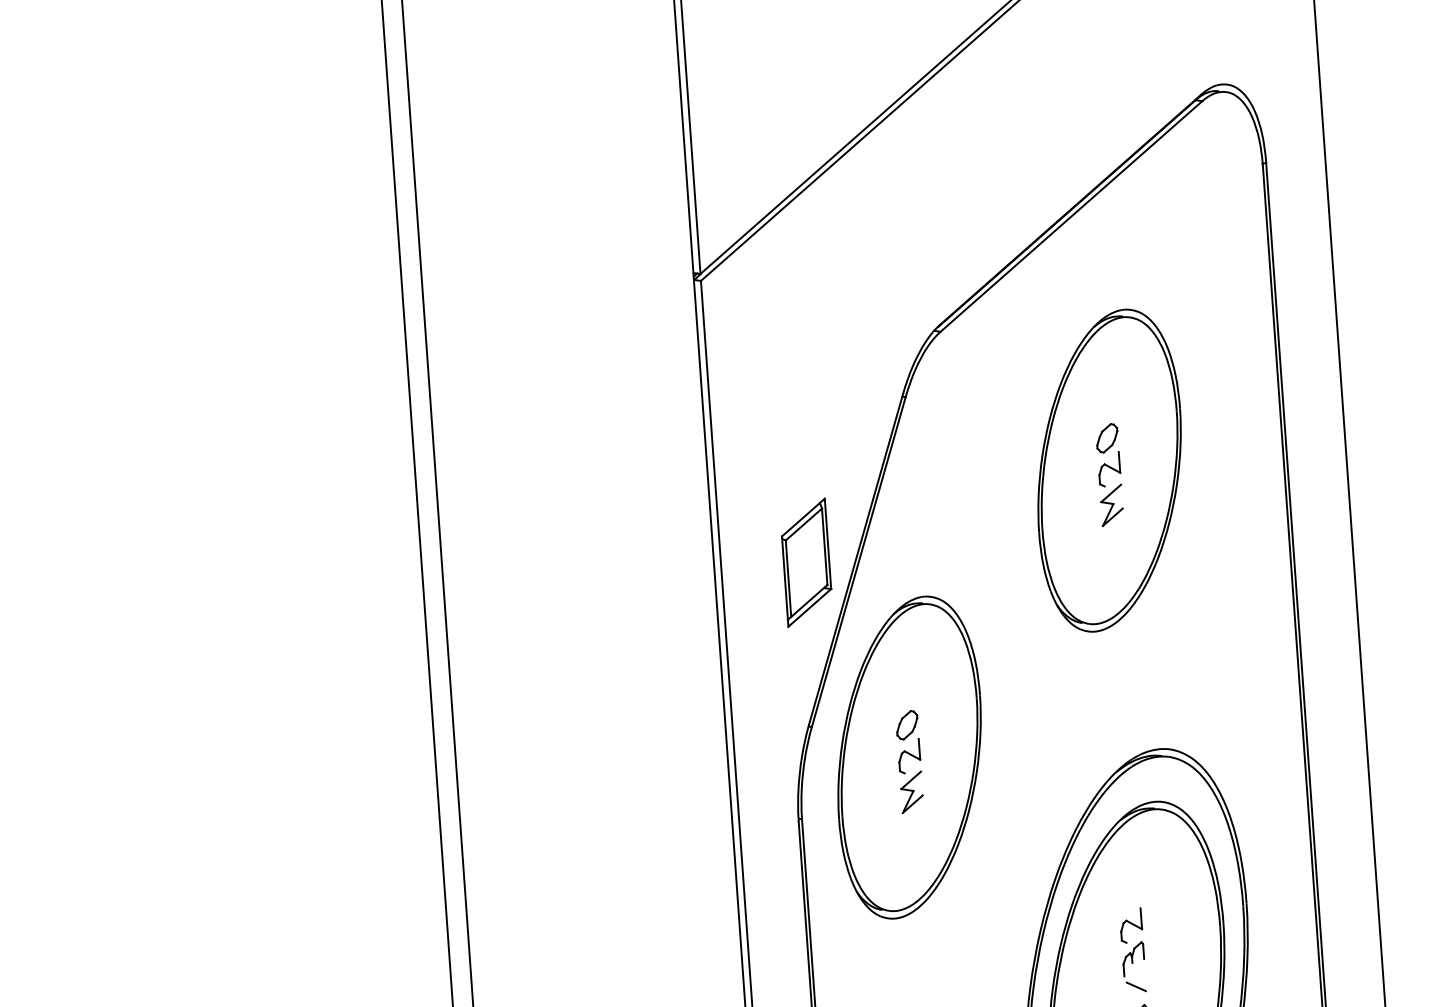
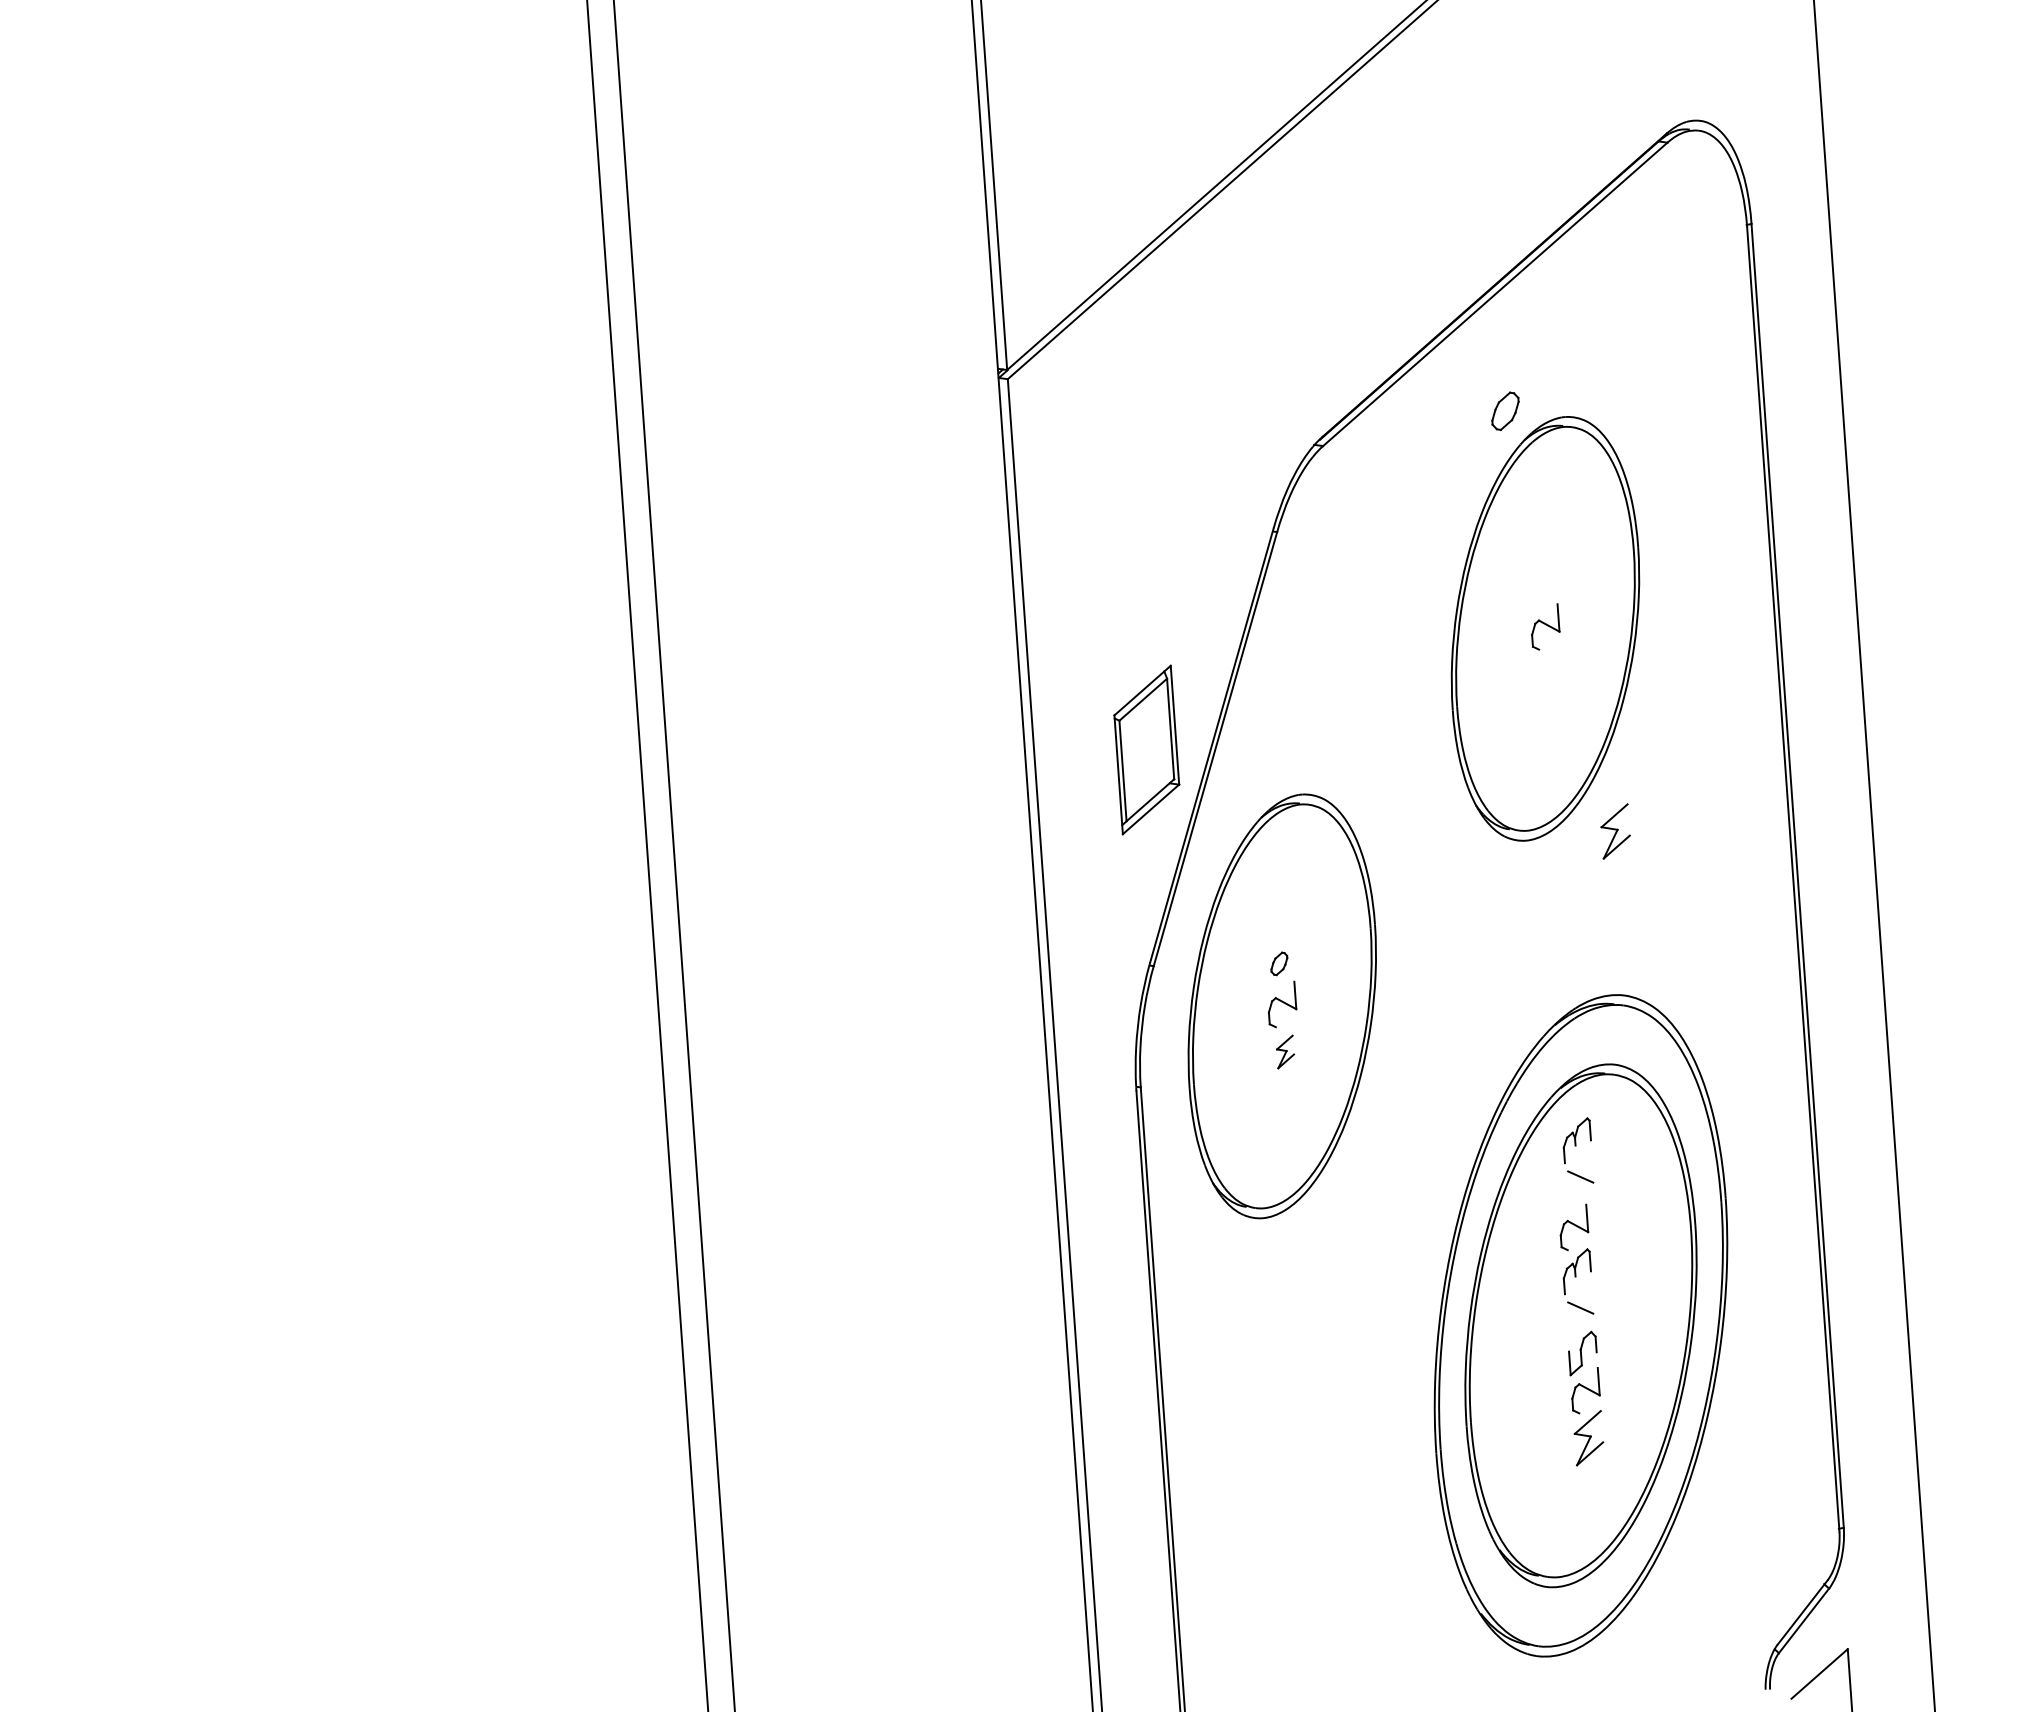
part: (1107, 437) -> (1505, 410), moved
part: (1111, 505) -> (1615, 831), moved
part: (907, 725) -> (1279, 963), size x0.6
part: (912, 791) -> (1285, 1051), size x0.6
part: (1134, 867) -> (1578, 1150), added

